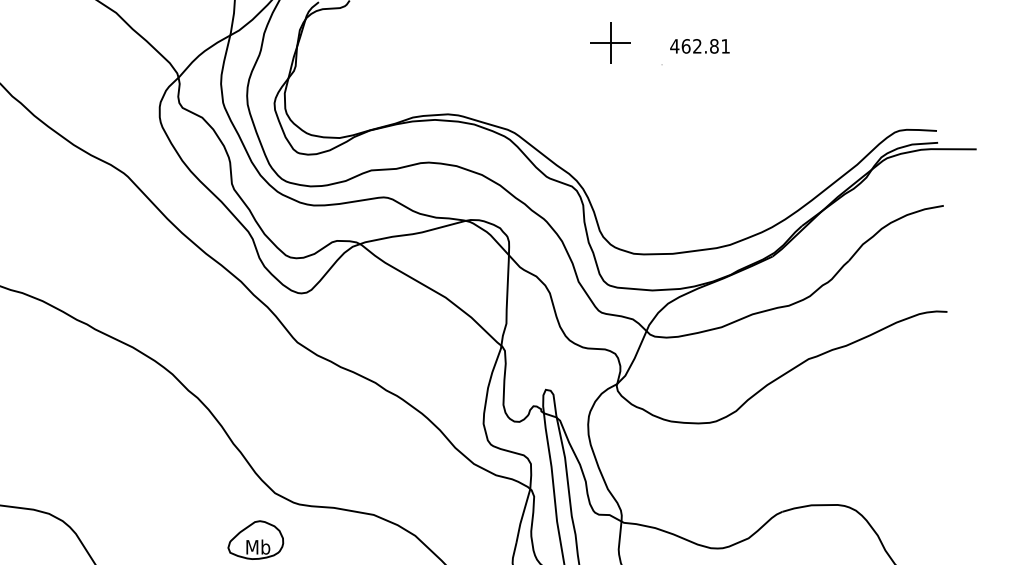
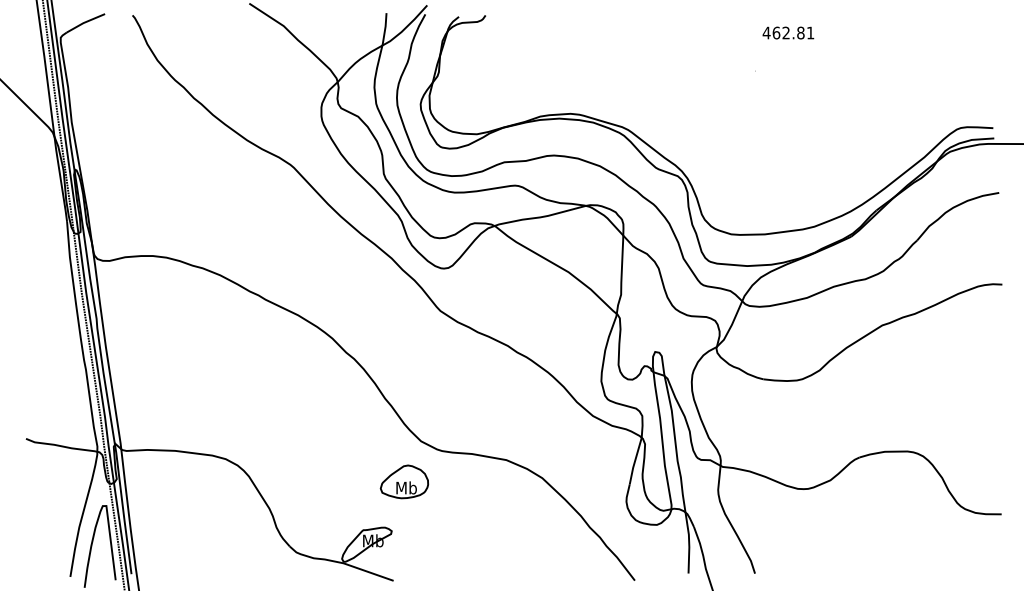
part: (610, 42) -> (711, 51), removed
text: (700, 45) -> (788, 32), moved

